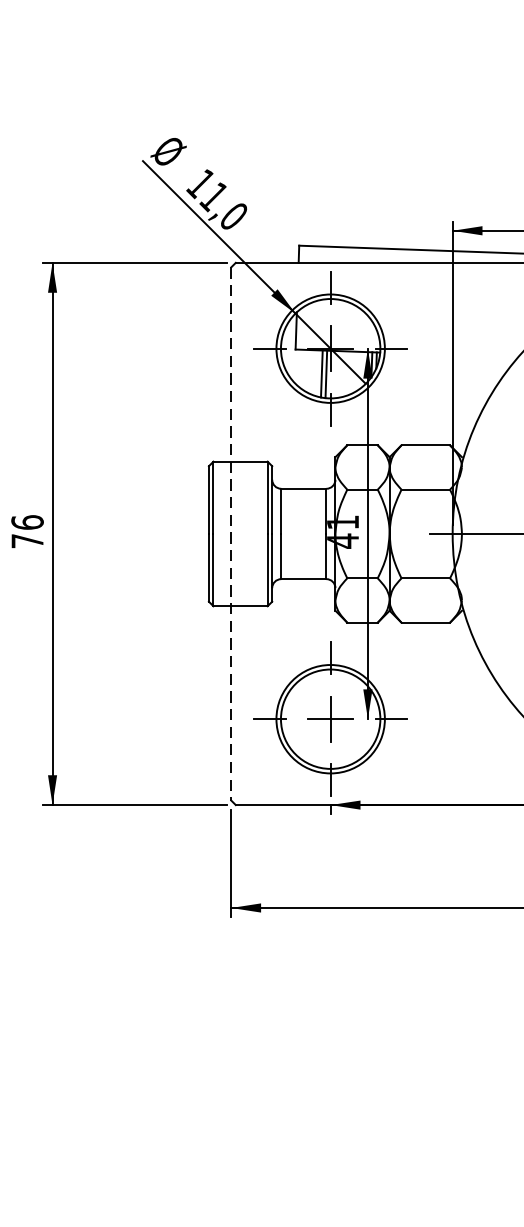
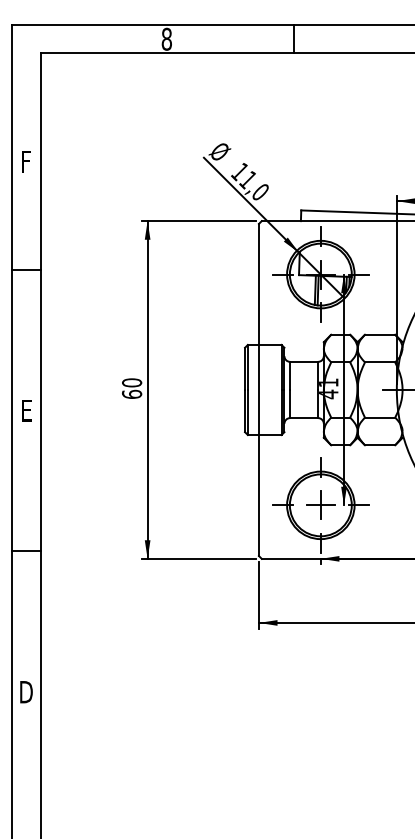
text: (28, 531) -> (132, 388), 76 -> 60
line: (230, 534) -> (258, 390), dashed -> solid

